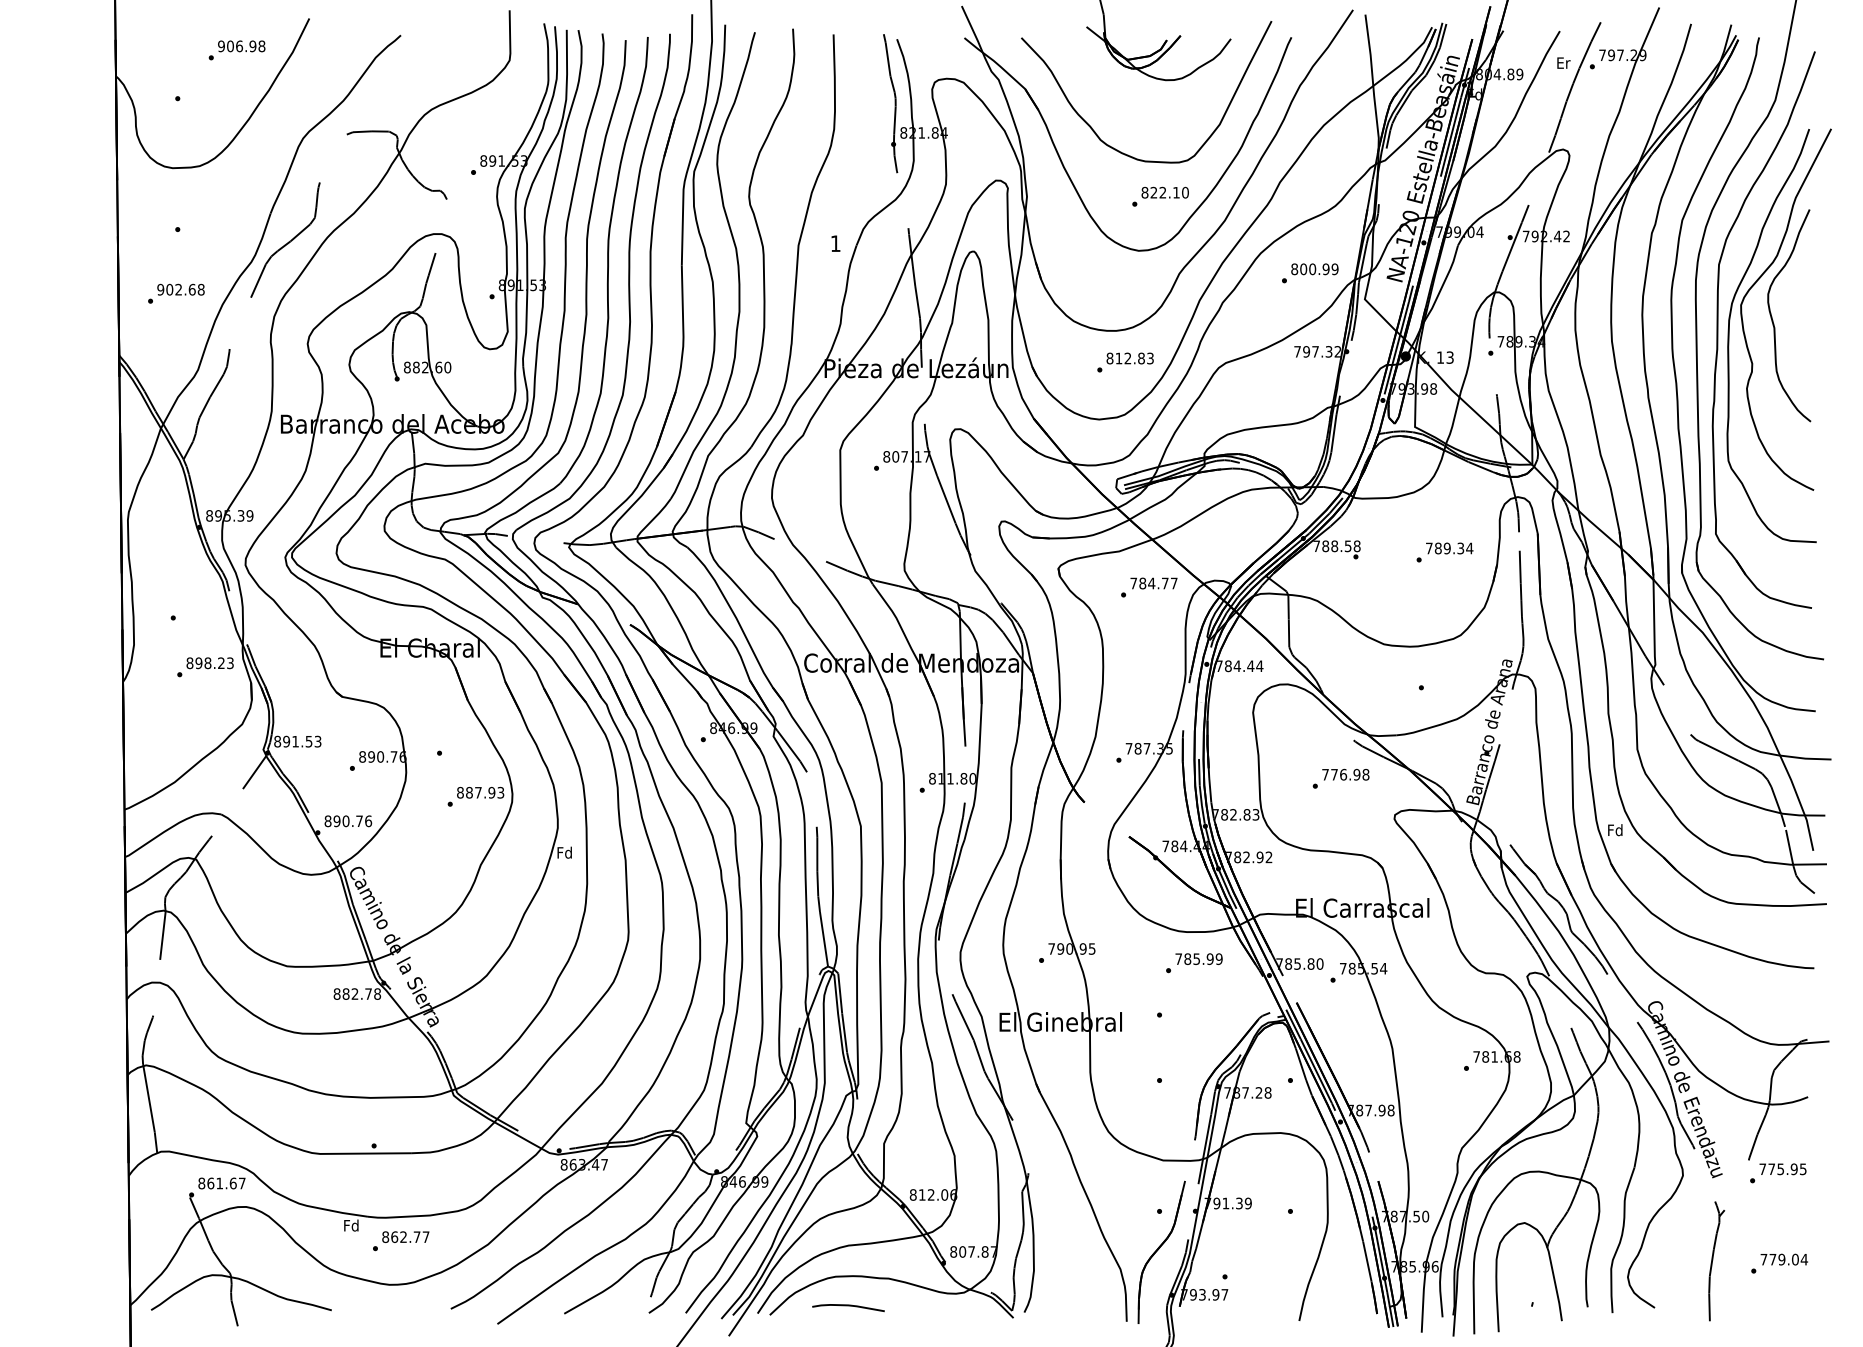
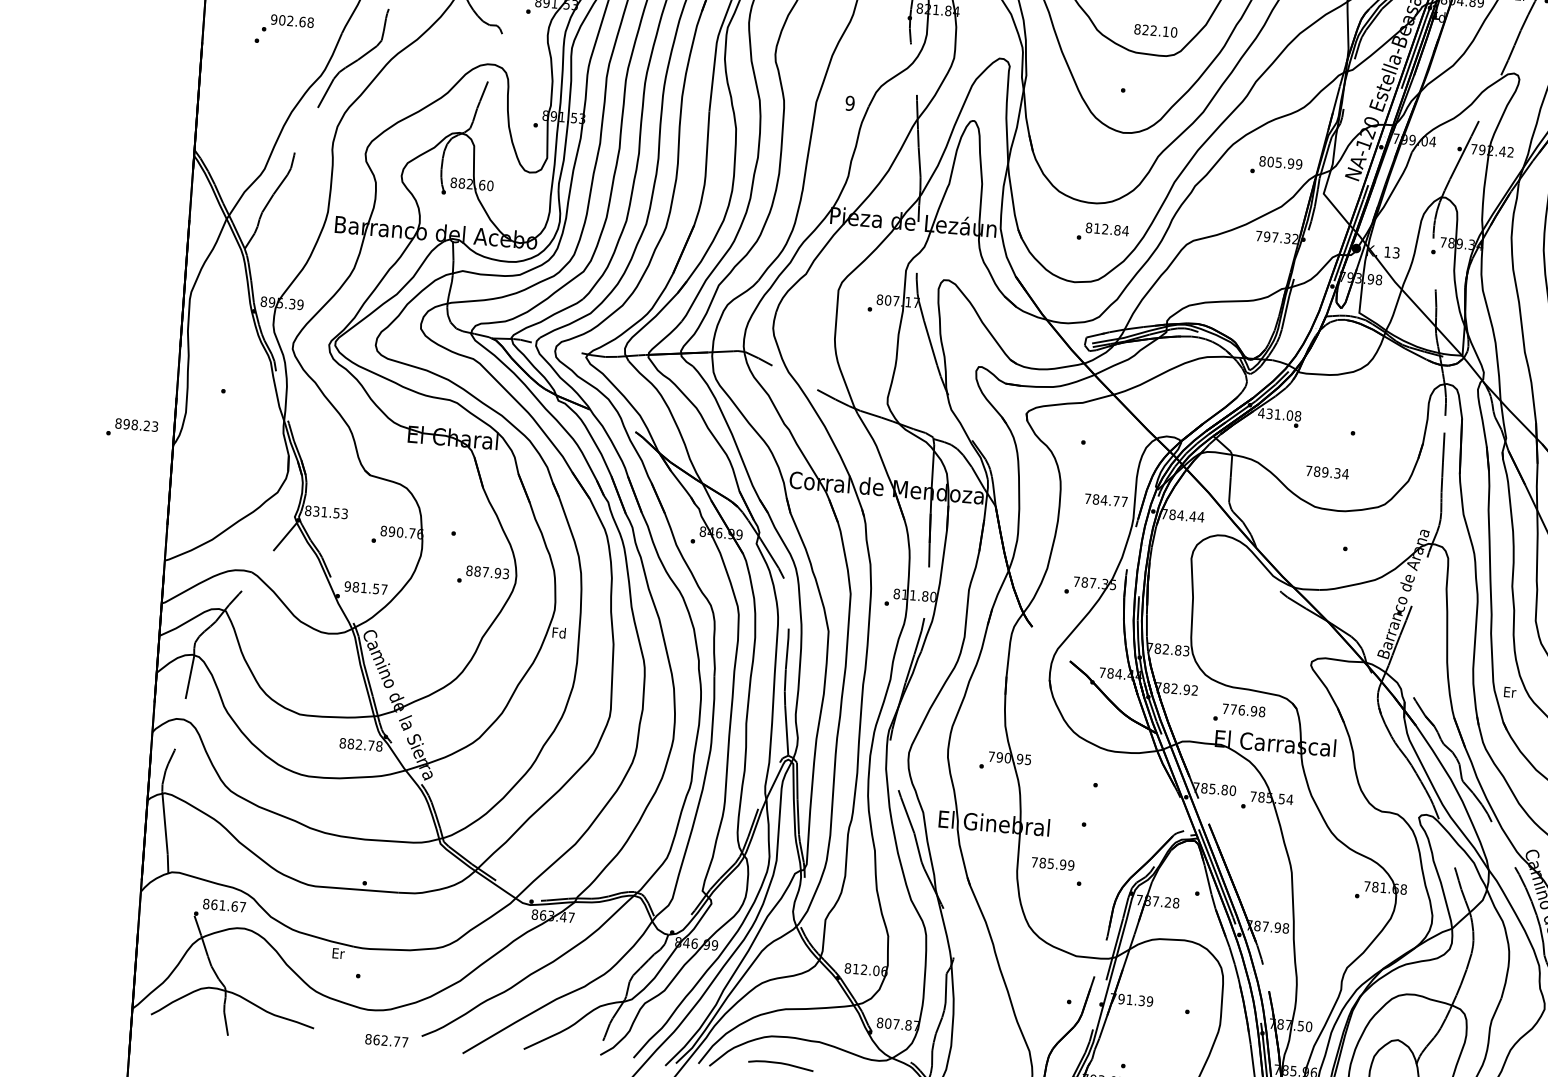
text: (1164, 192) -> (1155, 30), moved
text: (835, 243) -> (849, 103), 1 -> 9
text: (1312, 269) -> (1278, 162), 800.99 -> 805.99
text: (176, 293) -> (288, 24), moved
text: (1150, 358) -> (1125, 230), 812.83 -> 812.84
text: (1332, 546) -> (1275, 414), 788.58 -> 431.08
text: (1449, 548) -> (1327, 472), moved
text: (1153, 583) -> (1105, 500), moved
text: (205, 667) -> (132, 428), moved
text: (286, 741) -> (316, 511), 891.53 -> 831.53
text: (1340, 778) -> (1238, 713), moved
text: (348, 821) -> (366, 588), 890.76 -> 981.57
text: (1615, 830) -> (1509, 692), Fd -> Er
text: (1198, 958) -> (1052, 863), moved
text: (351, 1225) -> (338, 953), Fd -> Er
text: (405, 1236) -> (386, 1040), moved

